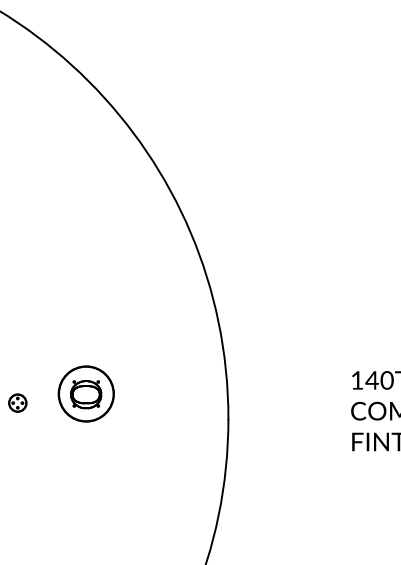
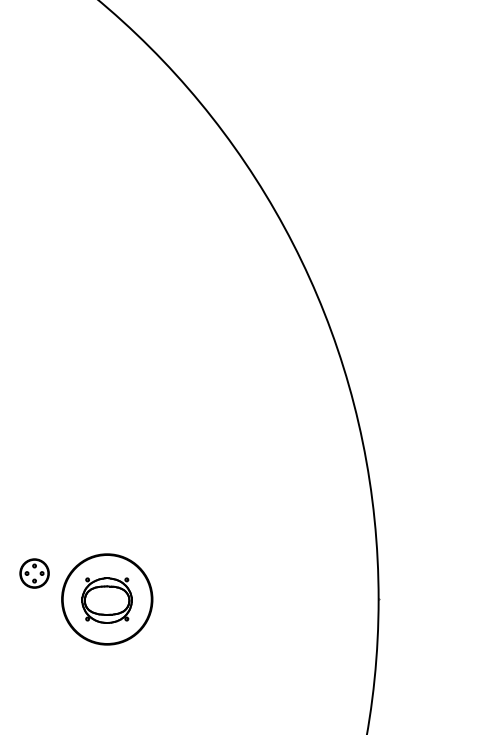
part: (85, 393) -> (105, 598), moved

